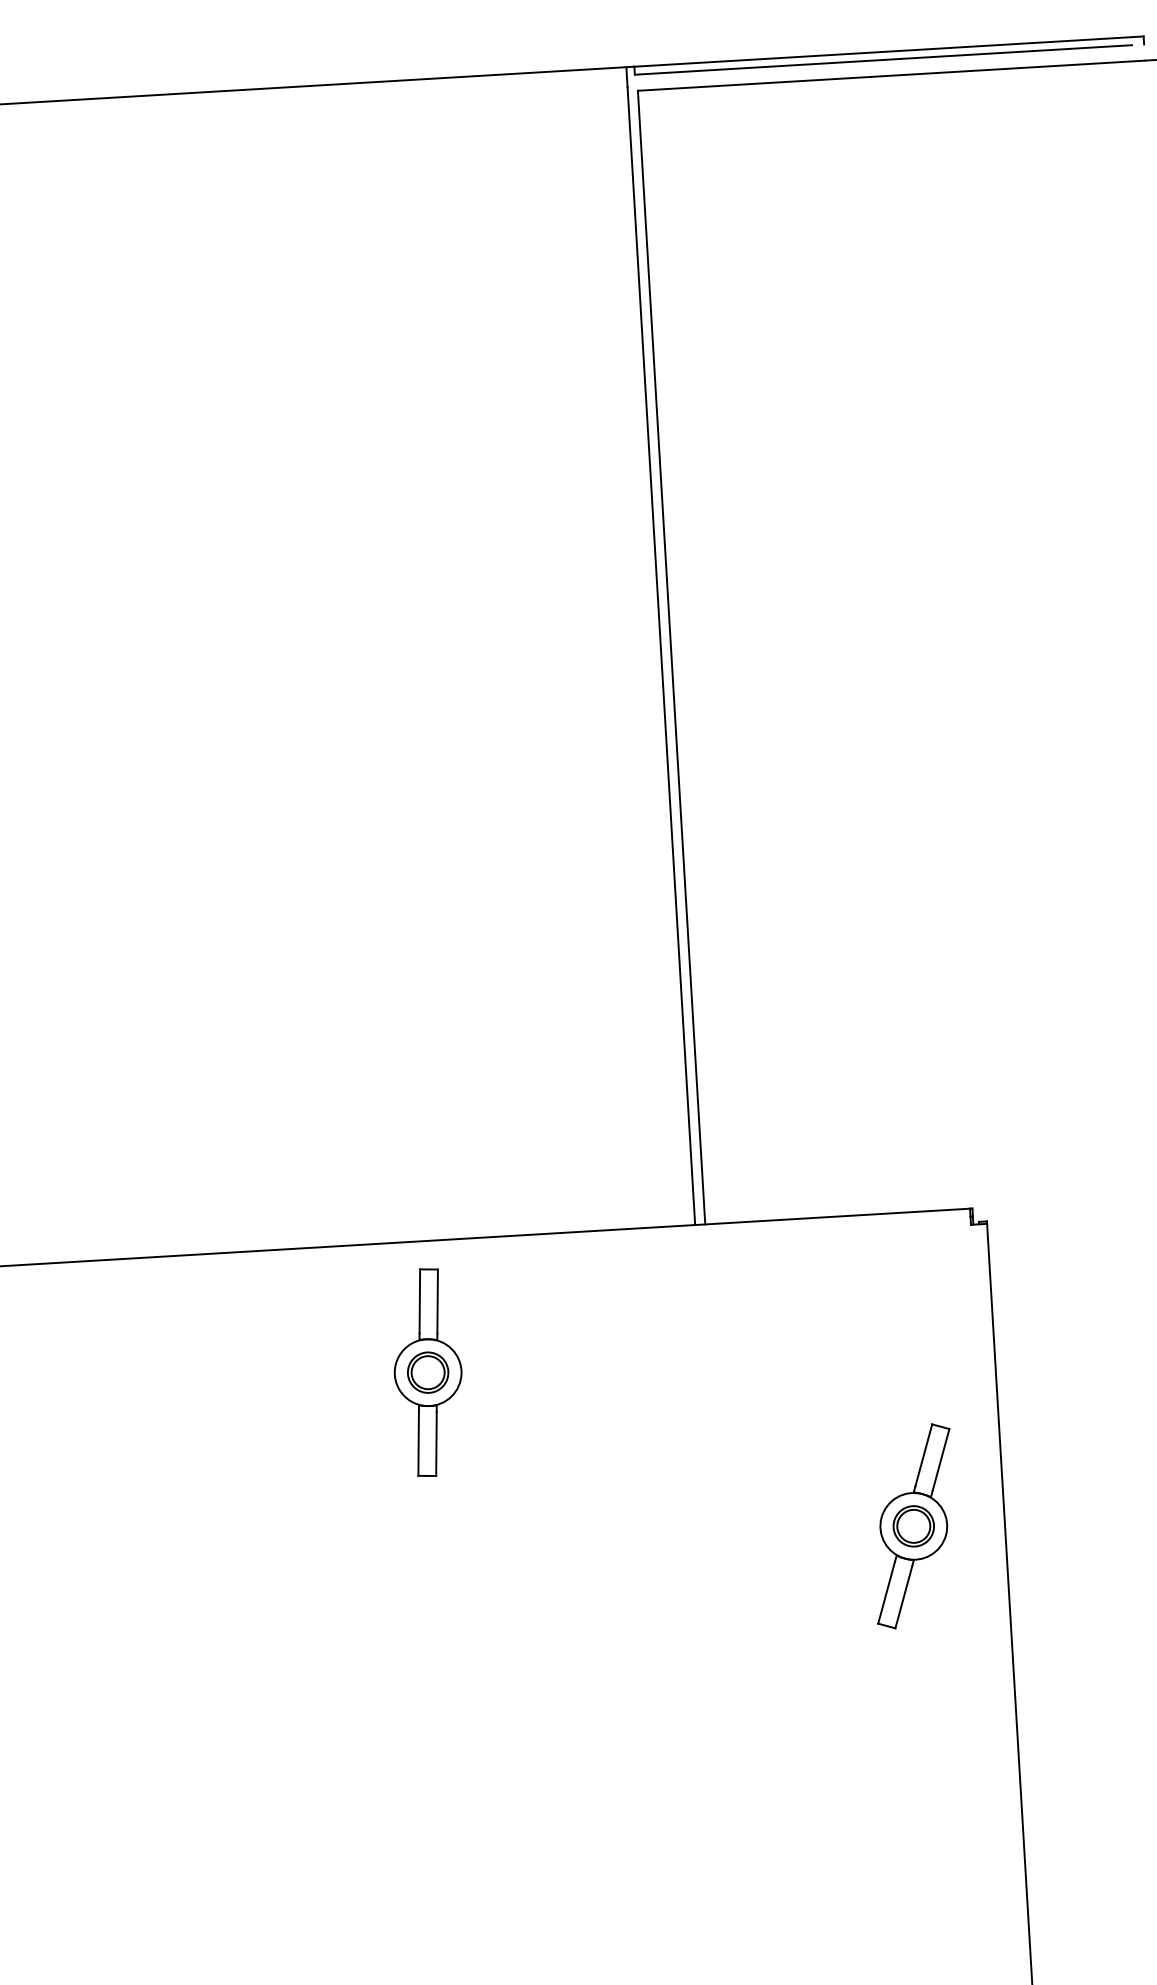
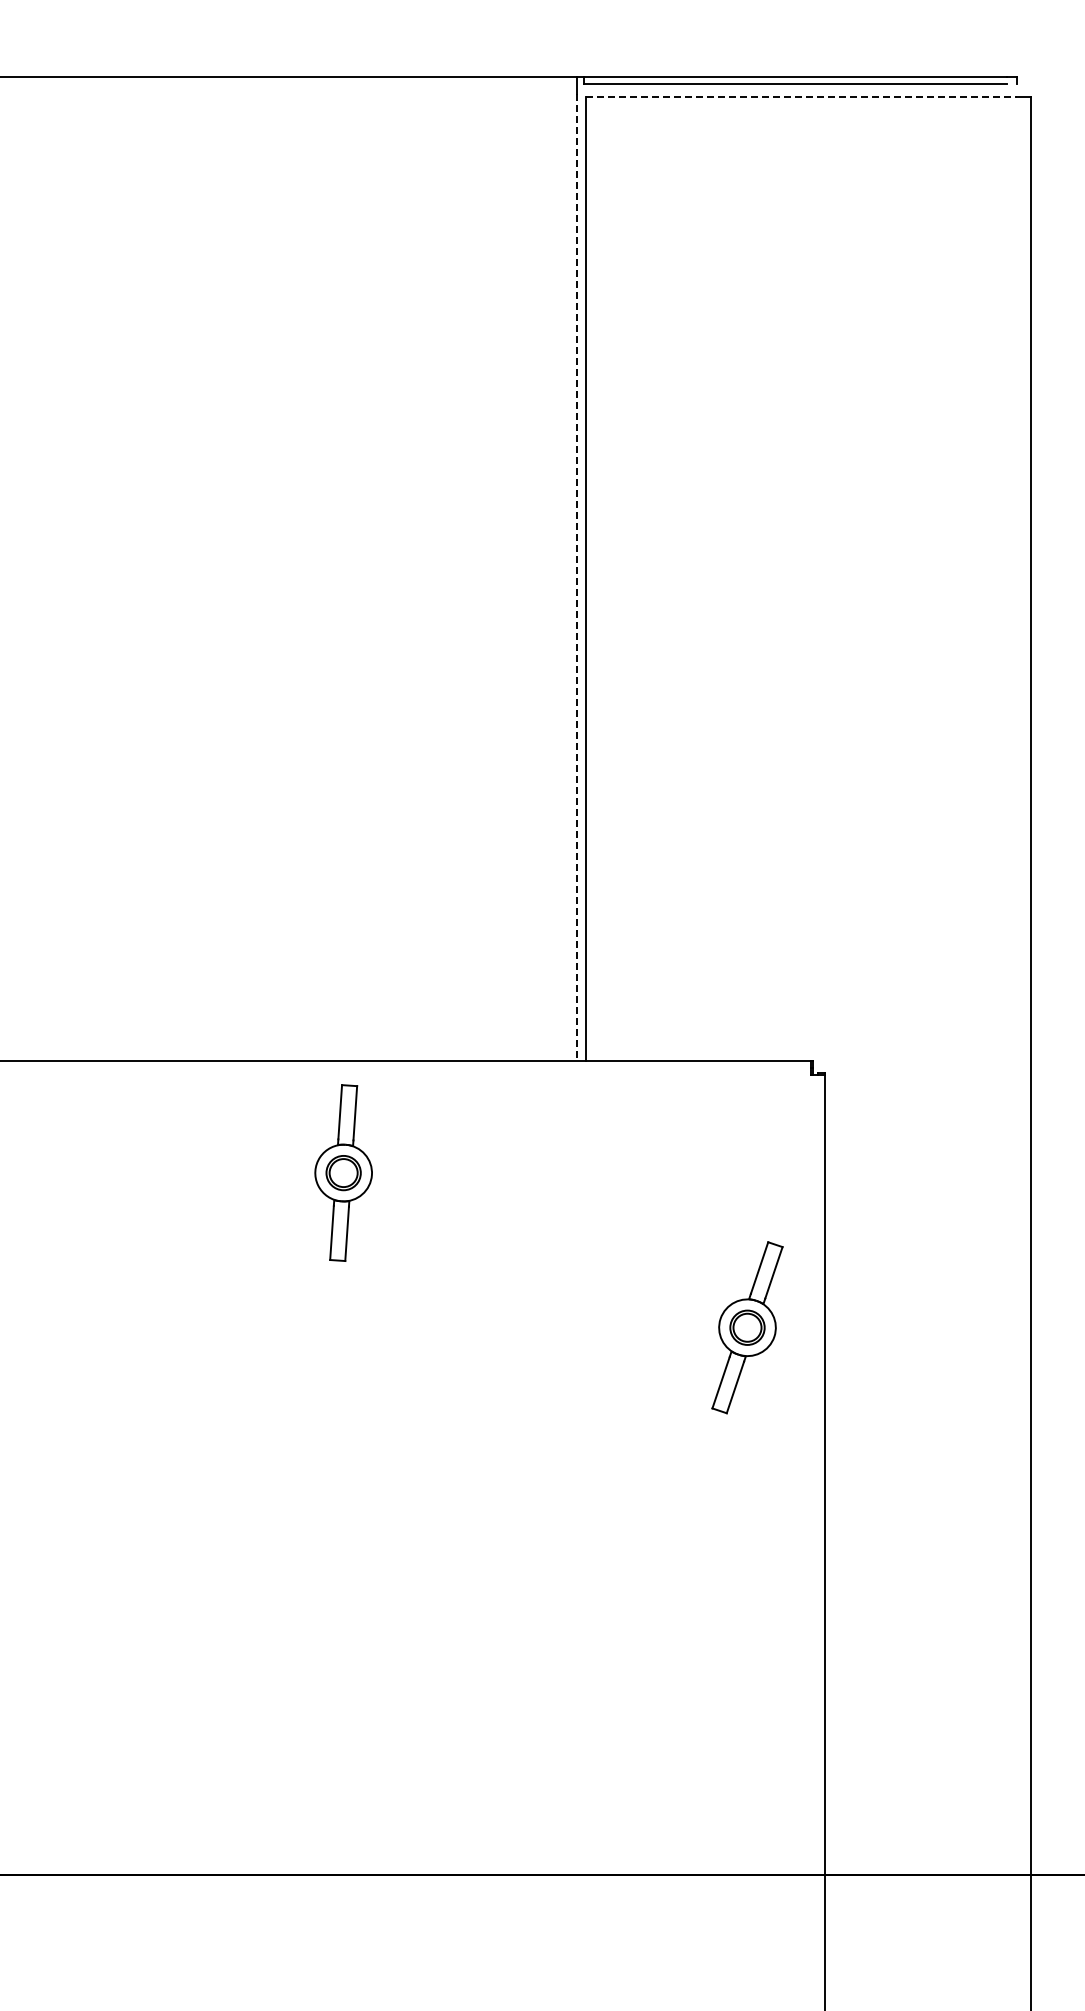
line: (891, 76) -> (801, 97), solid -> dashed
line: (661, 656) -> (577, 577), solid -> dashed

